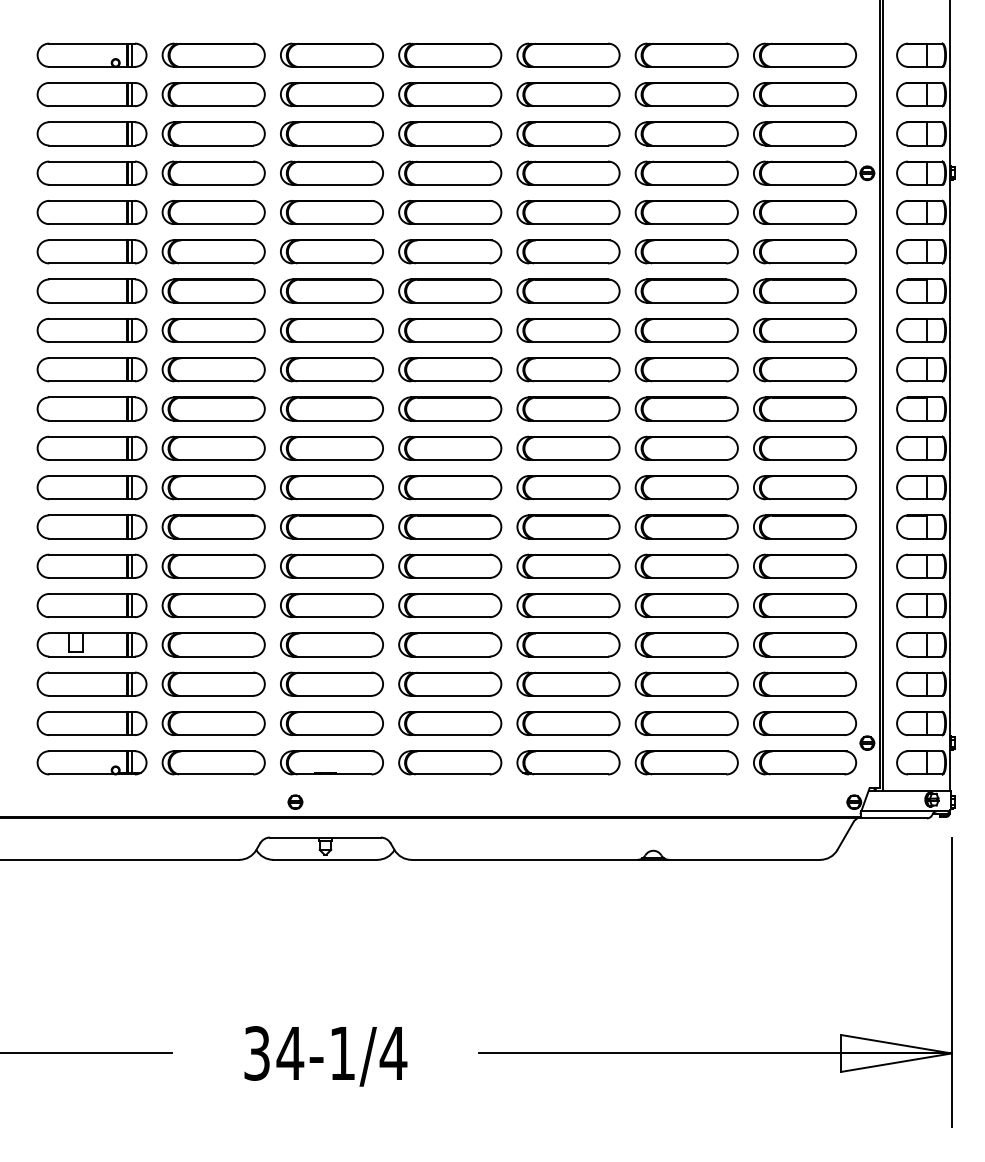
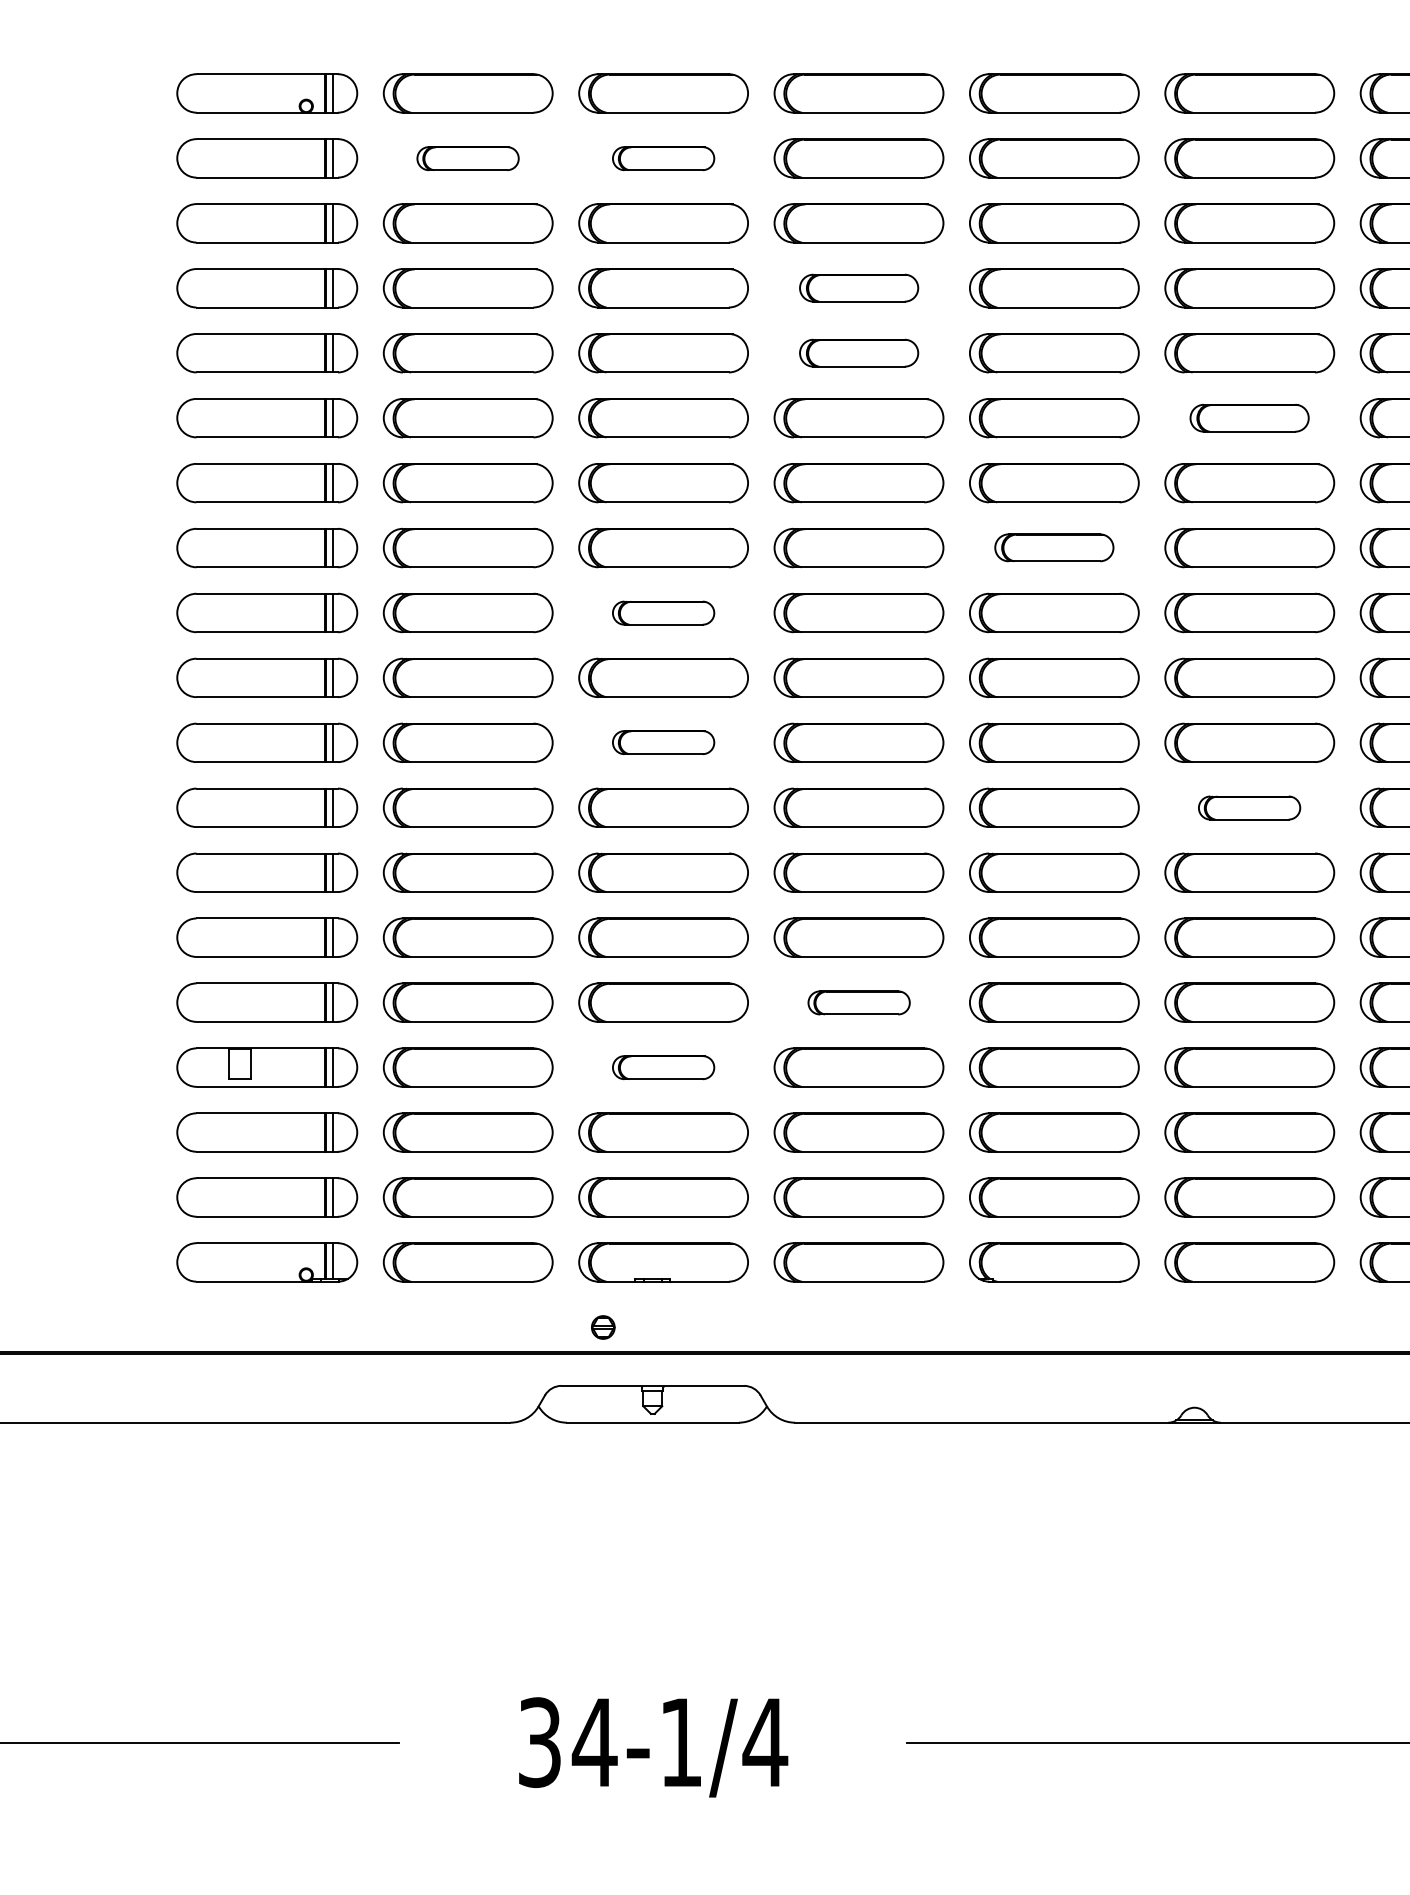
part: (213, 94) -> (467, 158), size x0.6
part: (331, 94) -> (662, 158), size x0.6
part: (450, 172) -> (859, 287), size x0.7
part: (450, 212) -> (859, 353), size x0.7
part: (686, 251) -> (1249, 417), size x0.7
part: (568, 329) -> (1054, 546), size x0.7
part: (331, 369) -> (662, 612), size x0.6
part: (331, 447) -> (662, 741), size x0.6
part: (686, 487) -> (1249, 807), size x0.6
part: (450, 605) -> (859, 1002), size x0.6
part: (331, 644) -> (662, 1066), size x0.6

